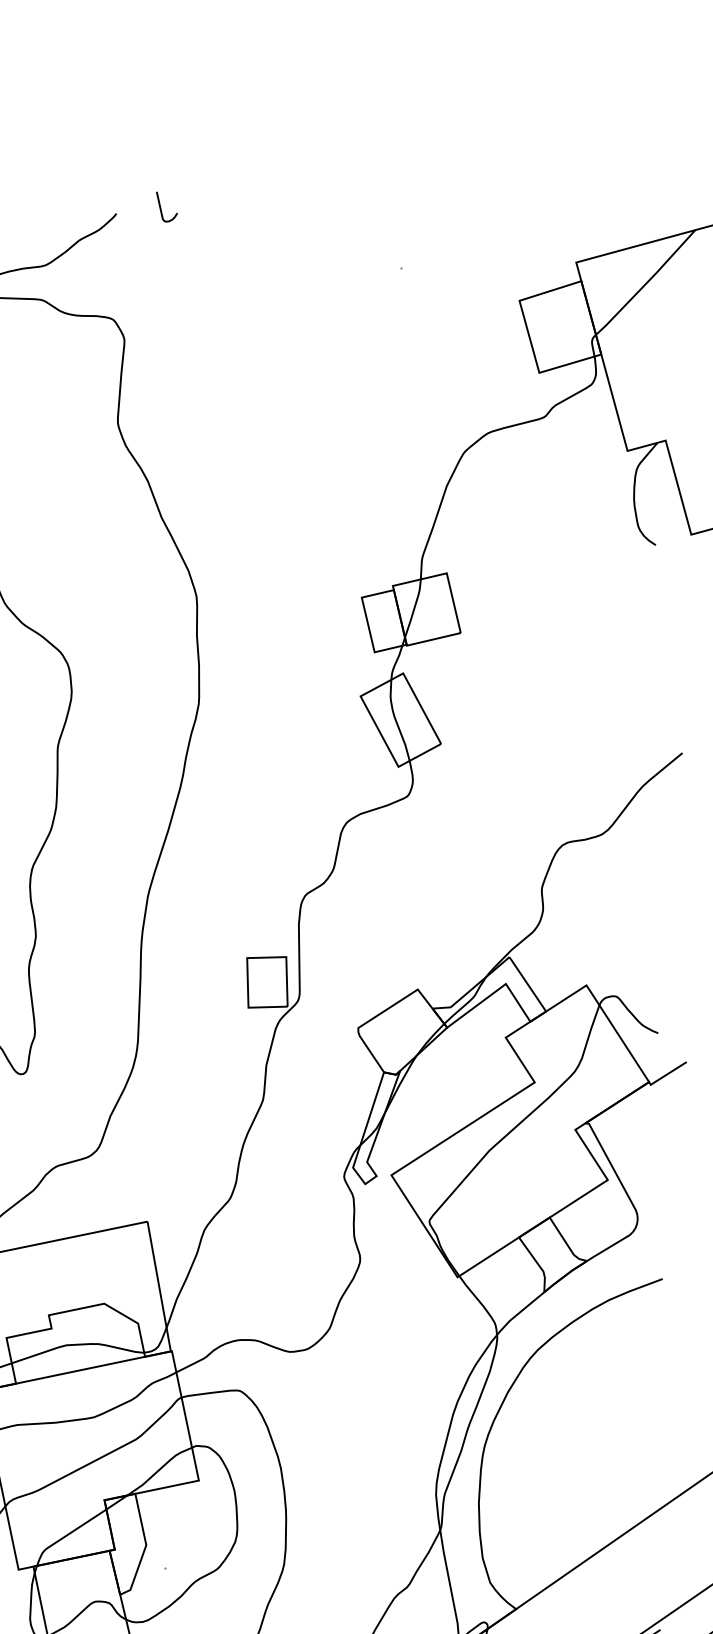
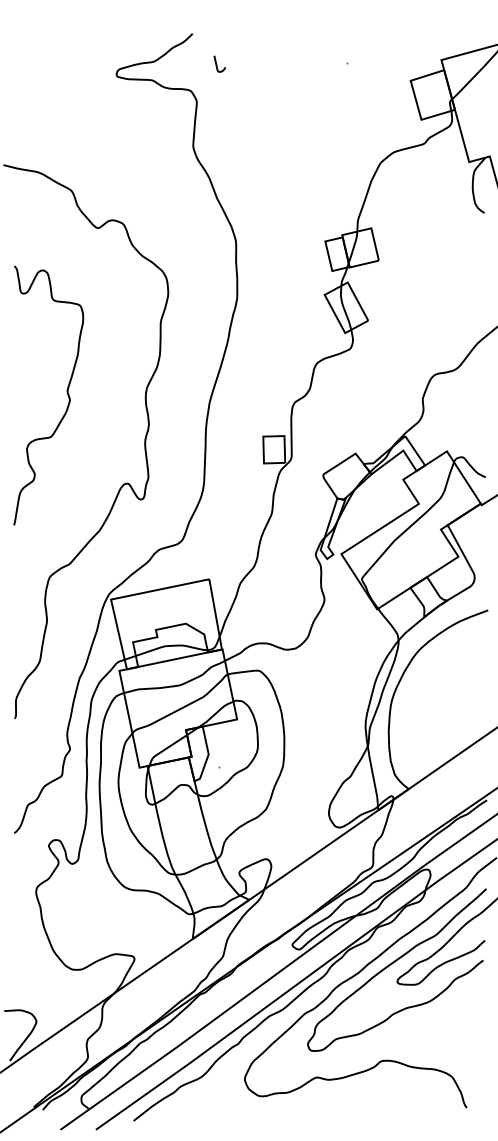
curve: (162, 207) -> (217, 64), moved

